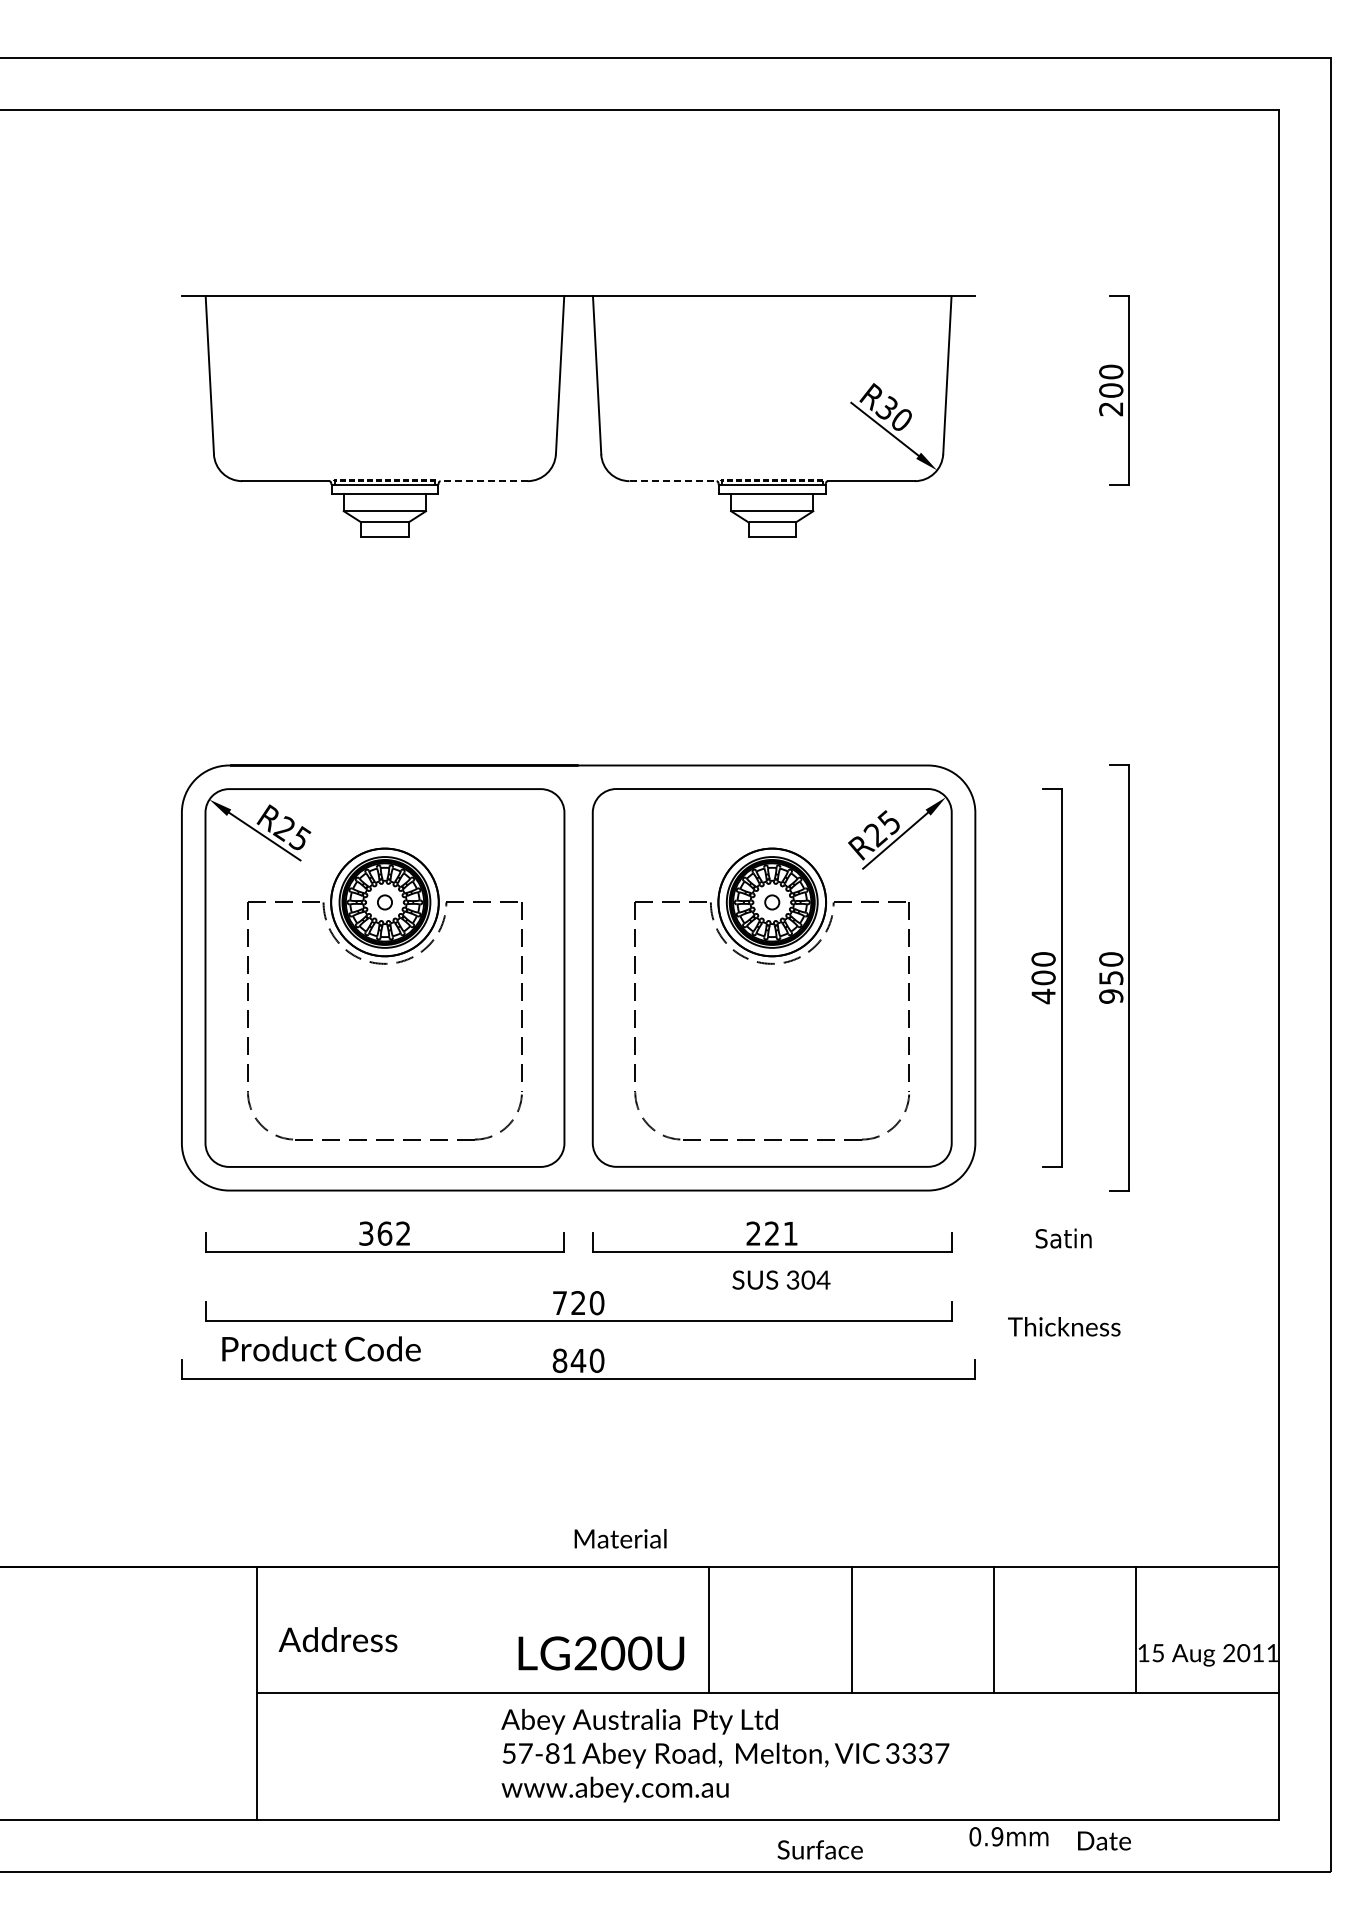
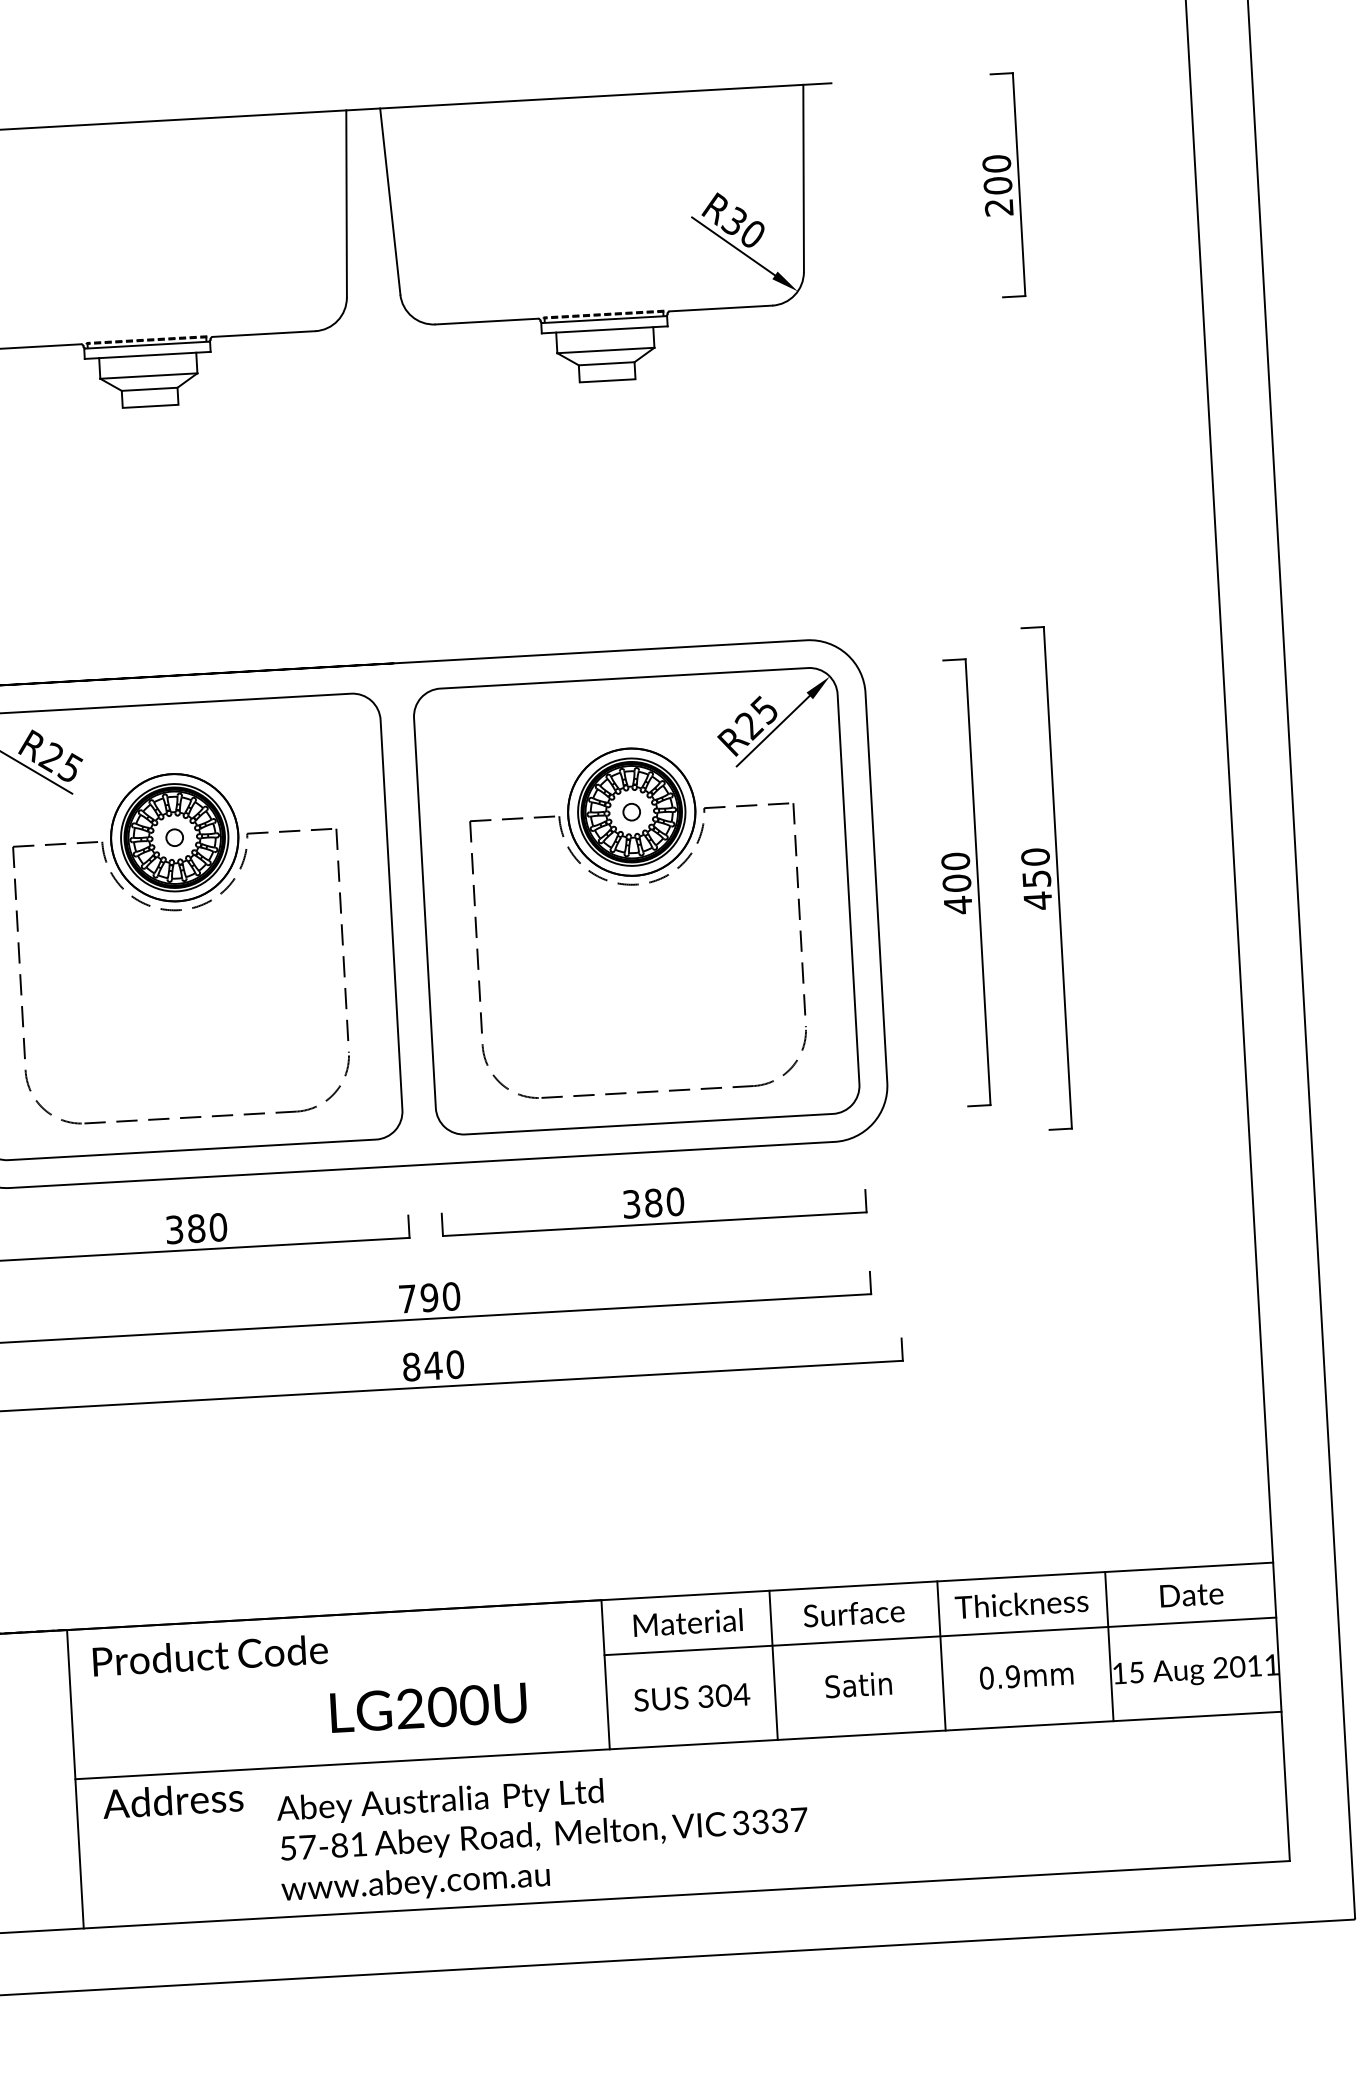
line: (483, 481) -> (263, 334), dashed -> solid
line: (673, 481) -> (487, 321), dashed -> solid
text: (1111, 996) -> (1038, 900), 950 -> 450
text: (393, 1233) -> (206, 1227), 362 -> 380
text: (772, 1233) -> (653, 1202), 221 -> 380
text: (1063, 1238) -> (858, 1685), moved
text: (781, 1279) -> (692, 1696), moved
text: (578, 1303) -> (429, 1298), 720 -> 790
text: (1064, 1326) -> (1021, 1603), moved
text: (321, 1348) -> (210, 1654), moved
text: (620, 1538) -> (687, 1622), moved
line: (993, 1613) -> (939, 1636), added
text: (337, 1639) -> (172, 1800), moved
text: (601, 1653) -> (428, 1707), moved
text: (725, 1755) -> (543, 1836), moved
text: (1008, 1836) -> (1025, 1675), moved
text: (1104, 1840) -> (1191, 1594), moved
text: (819, 1849) -> (853, 1613), moved

